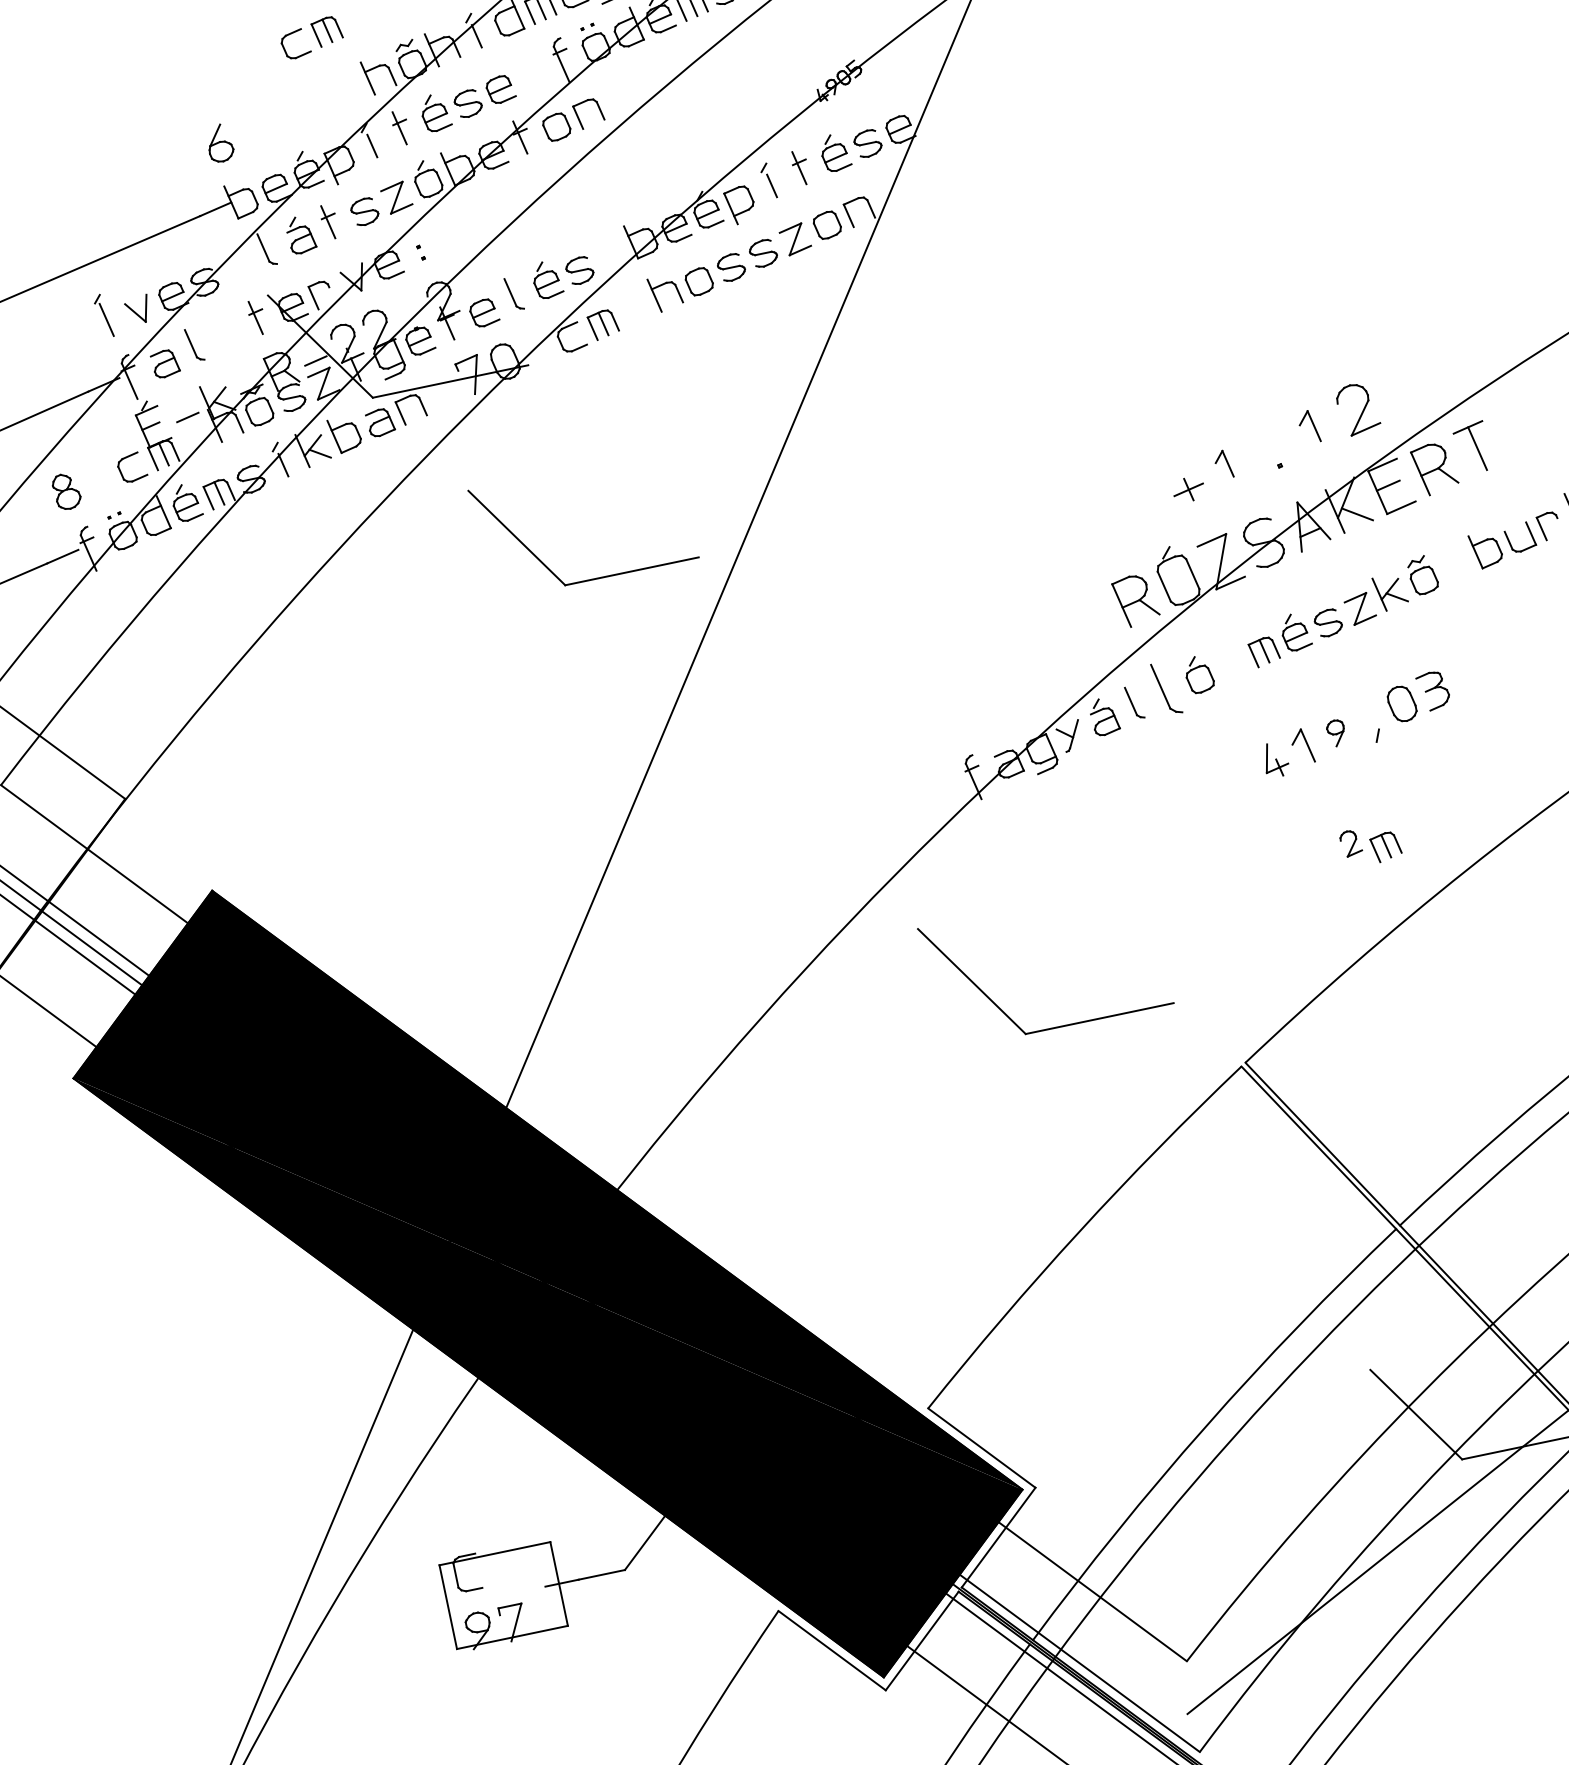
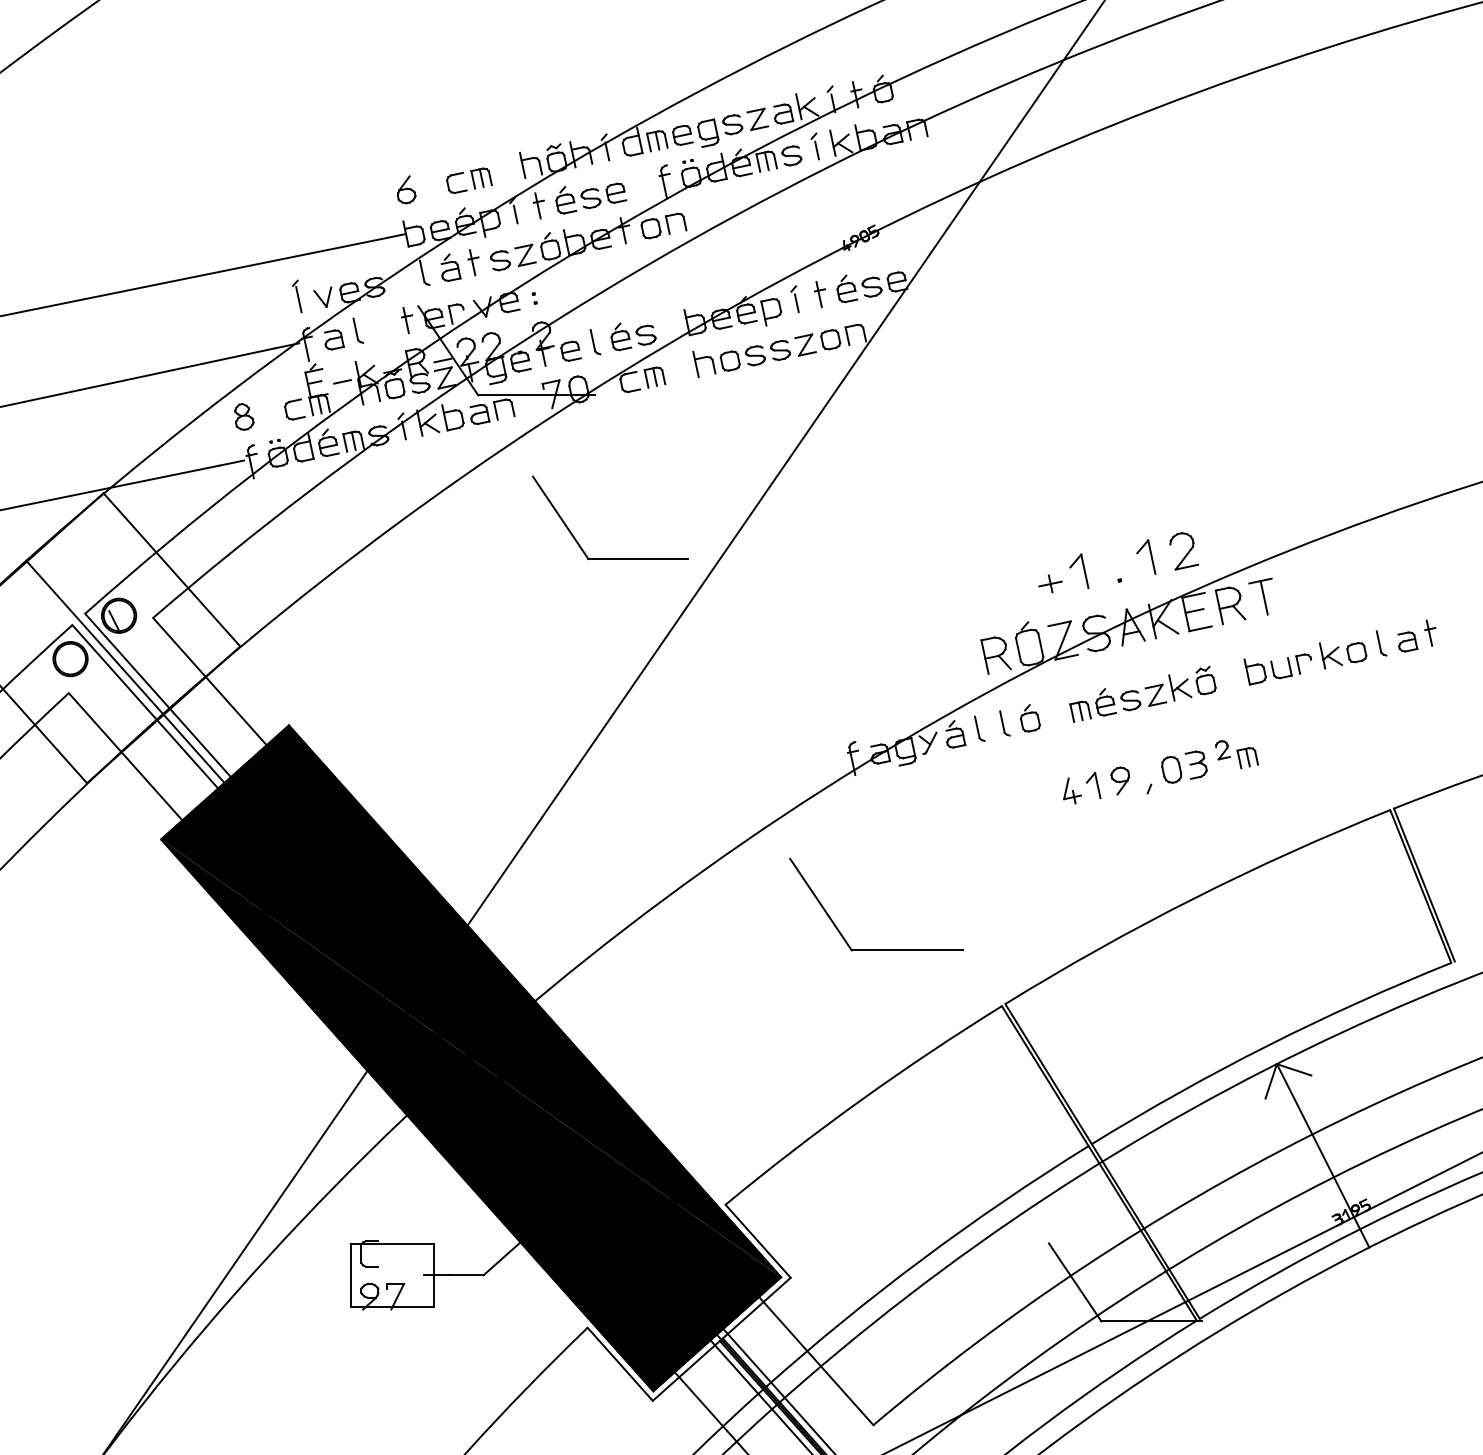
part: (311, 37) -> (469, 180), moved
part: (1309, 426) -> (1146, 556), size x1.43
part: (1223, 463) -> (1079, 570), size x1.67
part: (1166, 688) -> (1004, 723), size x0.62
part: (1335, 732) -> (1119, 780), size x1.43
part: (1370, 845) -> (1236, 754), moved

